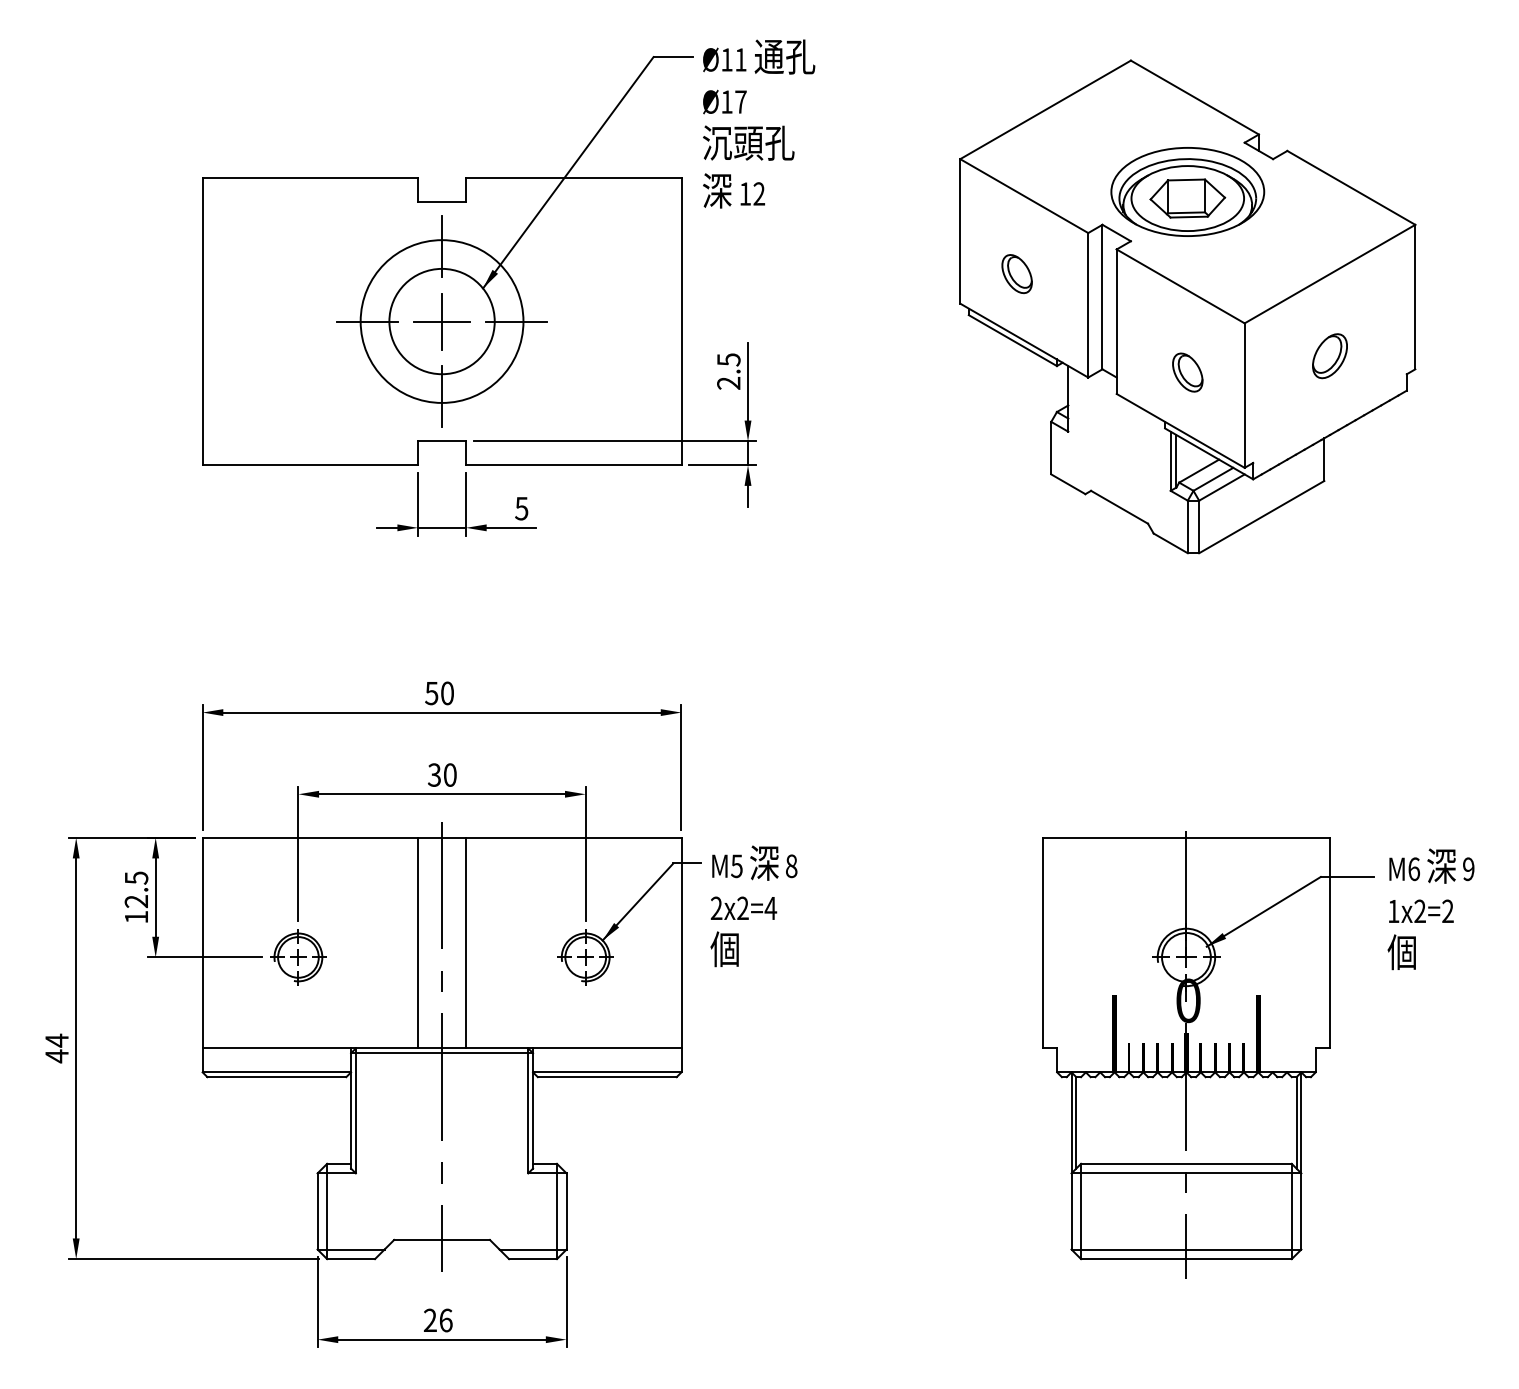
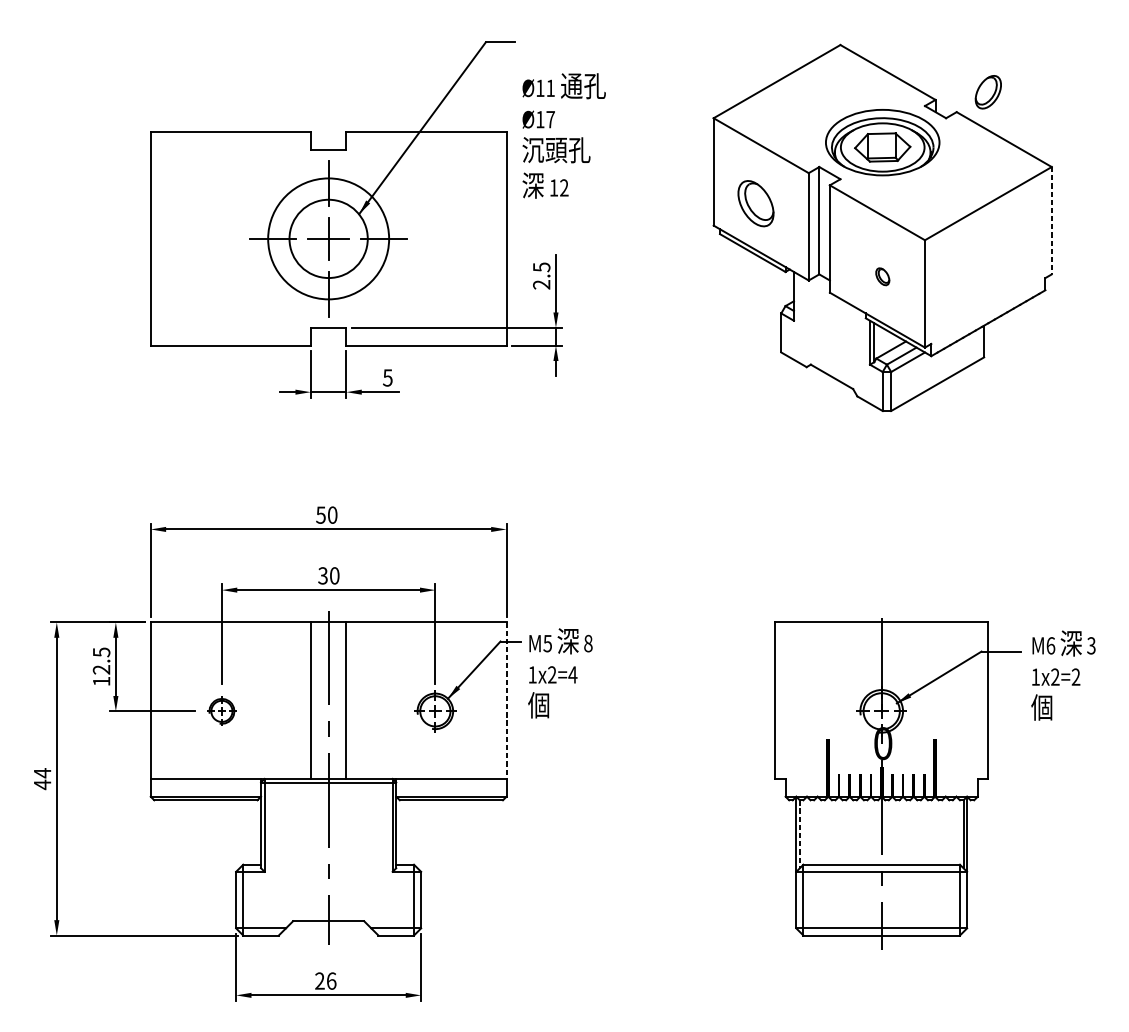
text: (759, 123) -> (564, 135), moved
part: (1016, 273) -> (755, 203), size x1.6
line: (1415, 297) -> (1051, 221), solid -> dashed
part: (1329, 356) -> (988, 92), moved
part: (1187, 372) -> (882, 276), size x0.6
text: (1468, 868) -> (1091, 645), 9 -> 3
text: (716, 907) -> (532, 674), 2x2=4 -> 1x2=4
line: (681, 943) -> (506, 701), solid -> dashed
part: (298, 957) -> (221, 711), size x0.7
line: (1076, 1122) -> (800, 834), solid -> dashed

